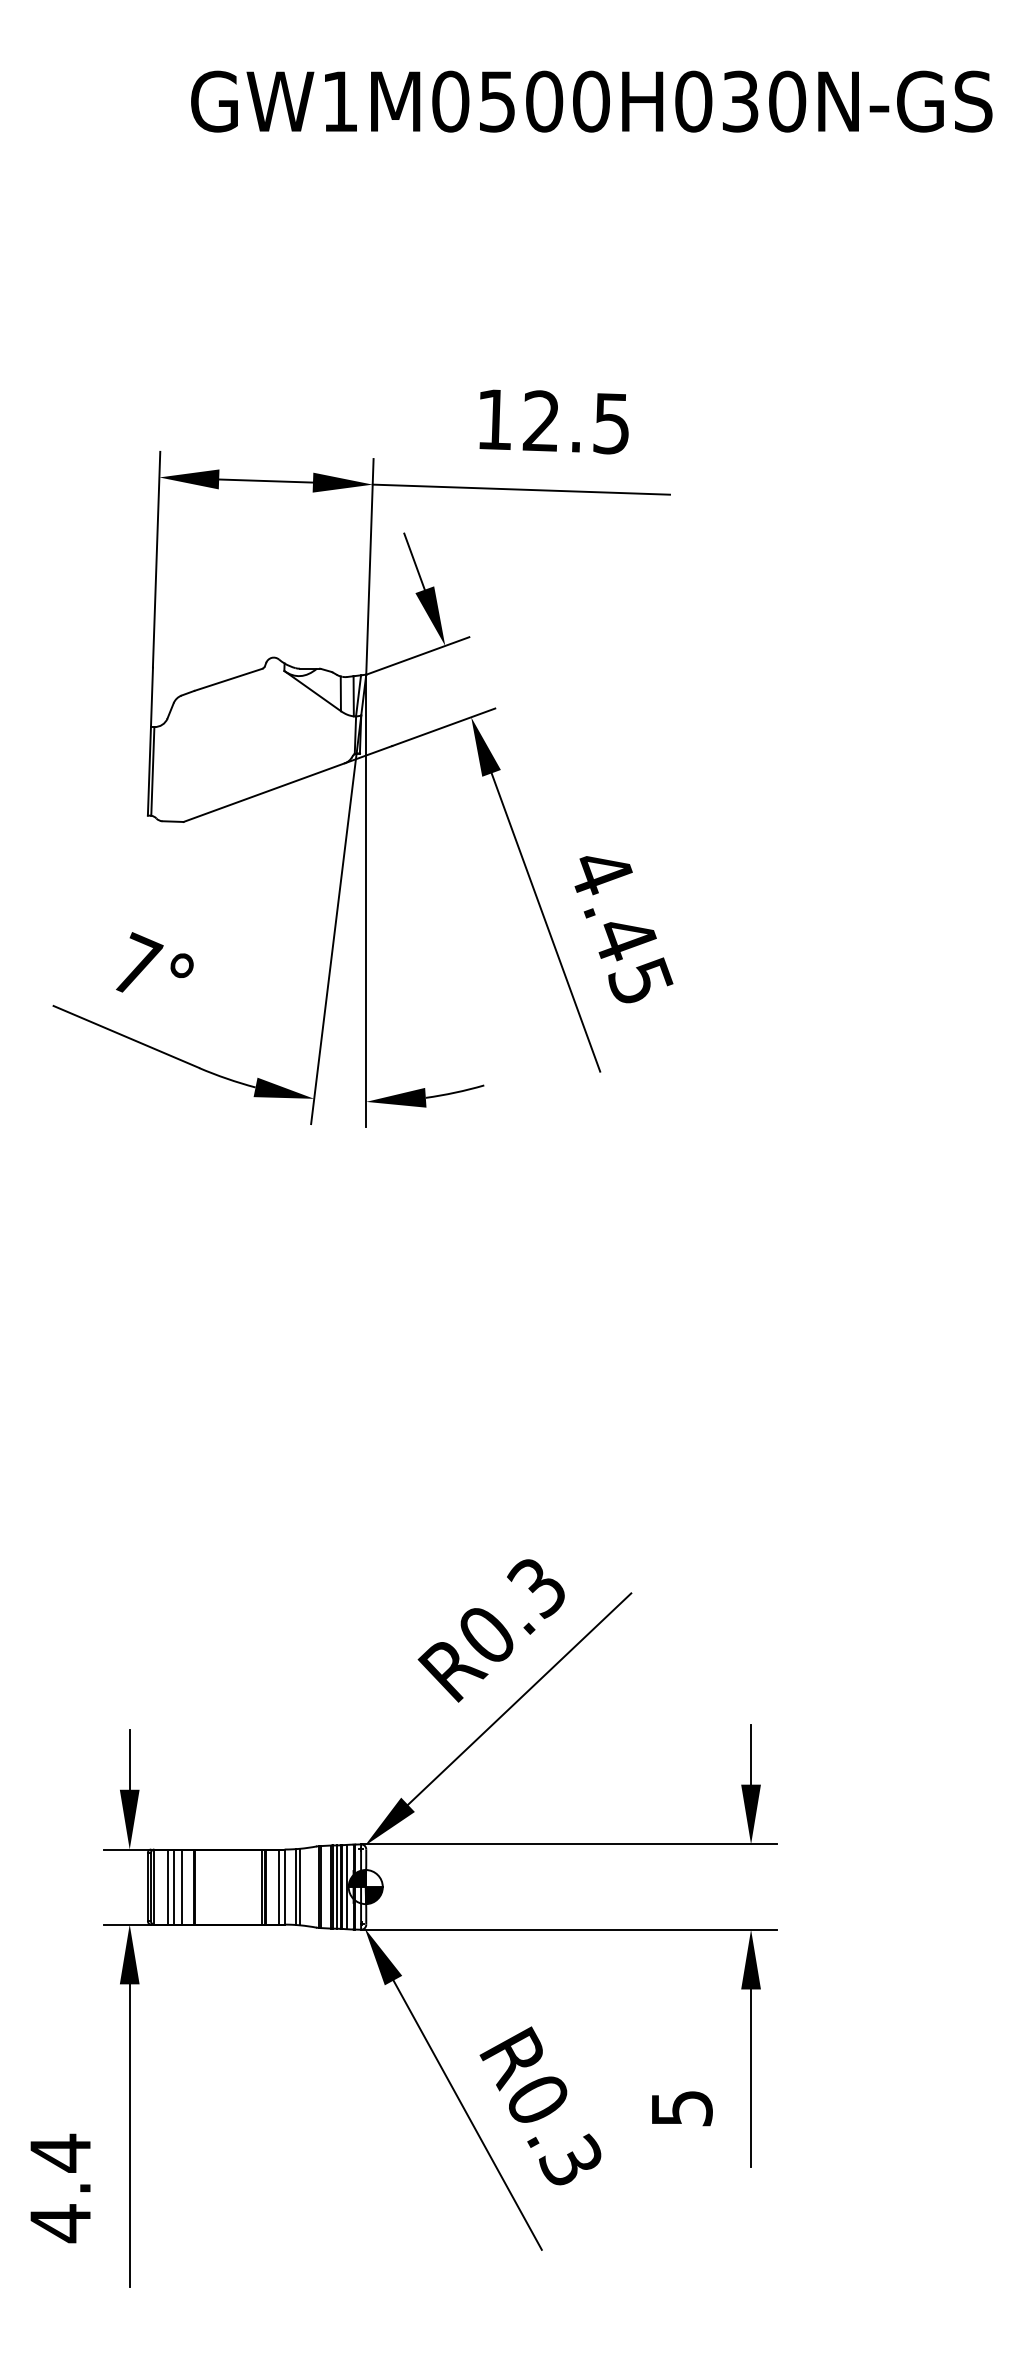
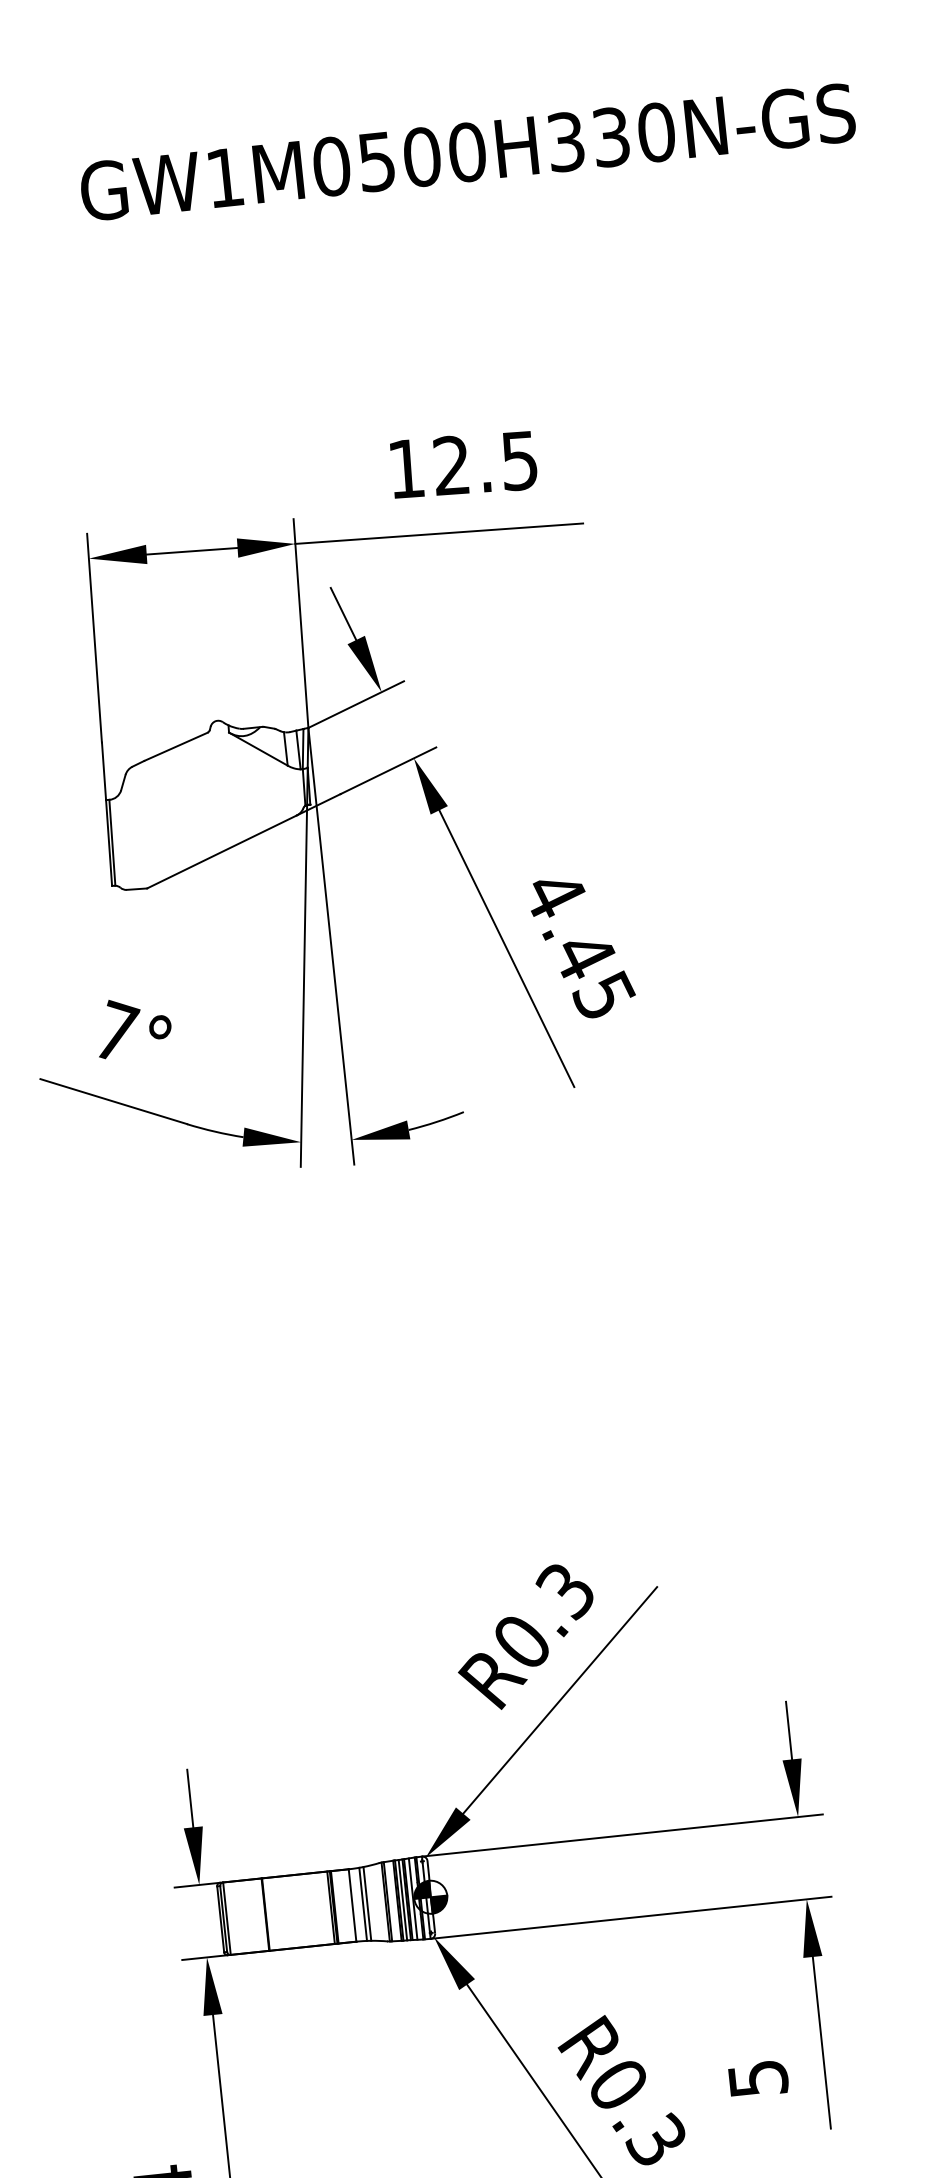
text: (693, 101) -> (565, 141), GW1M0500H030N-GS -> GW1M0500H330N-GS
line: (167, 1886) -> (239, 1916), removed
line: (173, 1886) -> (245, 1916), removed
line: (181, 1886) -> (253, 1915), removed
line: (279, 1886) -> (347, 1905), removed

